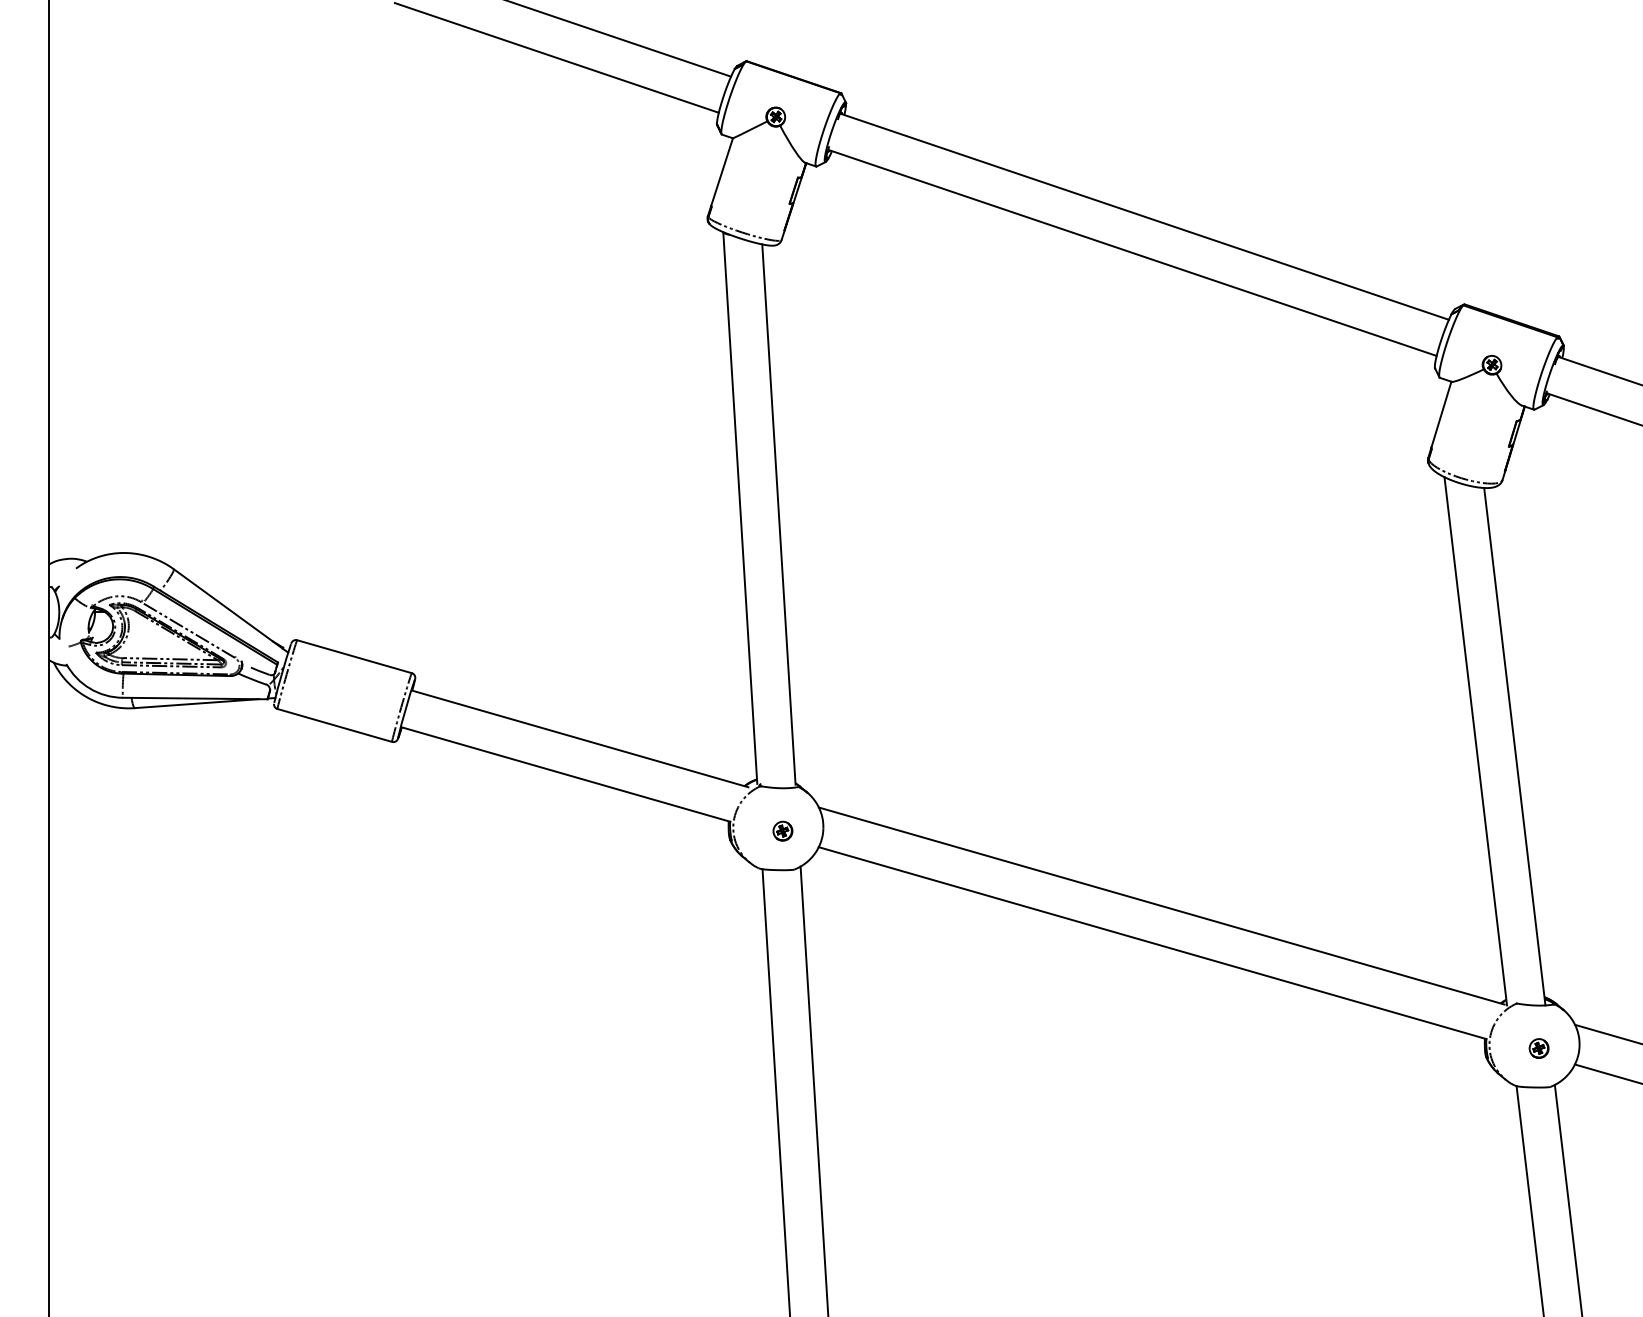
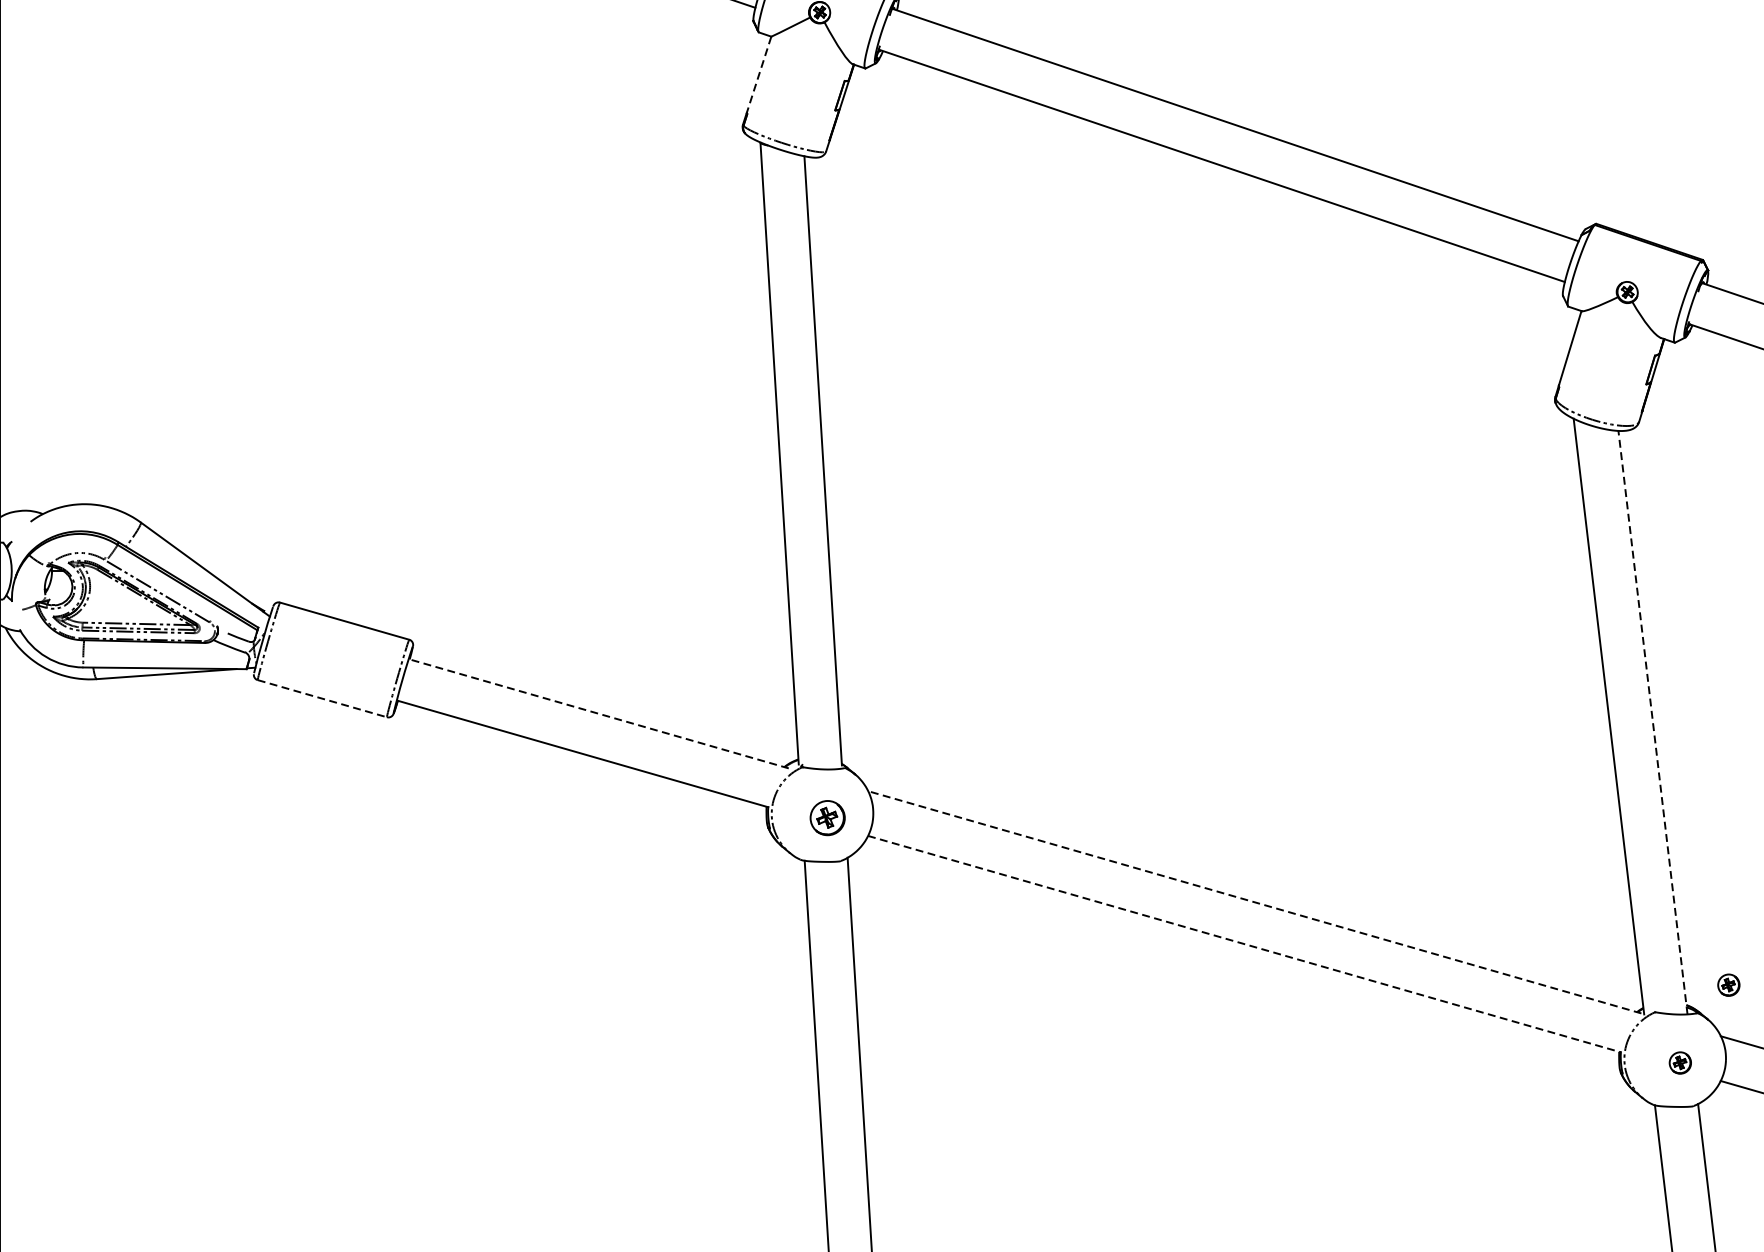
line: (722, 172) -> (759, 75), solid -> dashed
line: (334, 725) -> (322, 698), solid -> dashed
line: (579, 738) -> (598, 713), solid -> dashed
line: (1514, 746) -> (1652, 722), solid -> dashed
part: (782, 830) -> (827, 817), size x1.6
line: (1161, 906) -> (1254, 902), solid -> dashed
line: (1153, 943) -> (1245, 944), solid -> dashed
part: (1581, 979) -> (1728, 985), added

